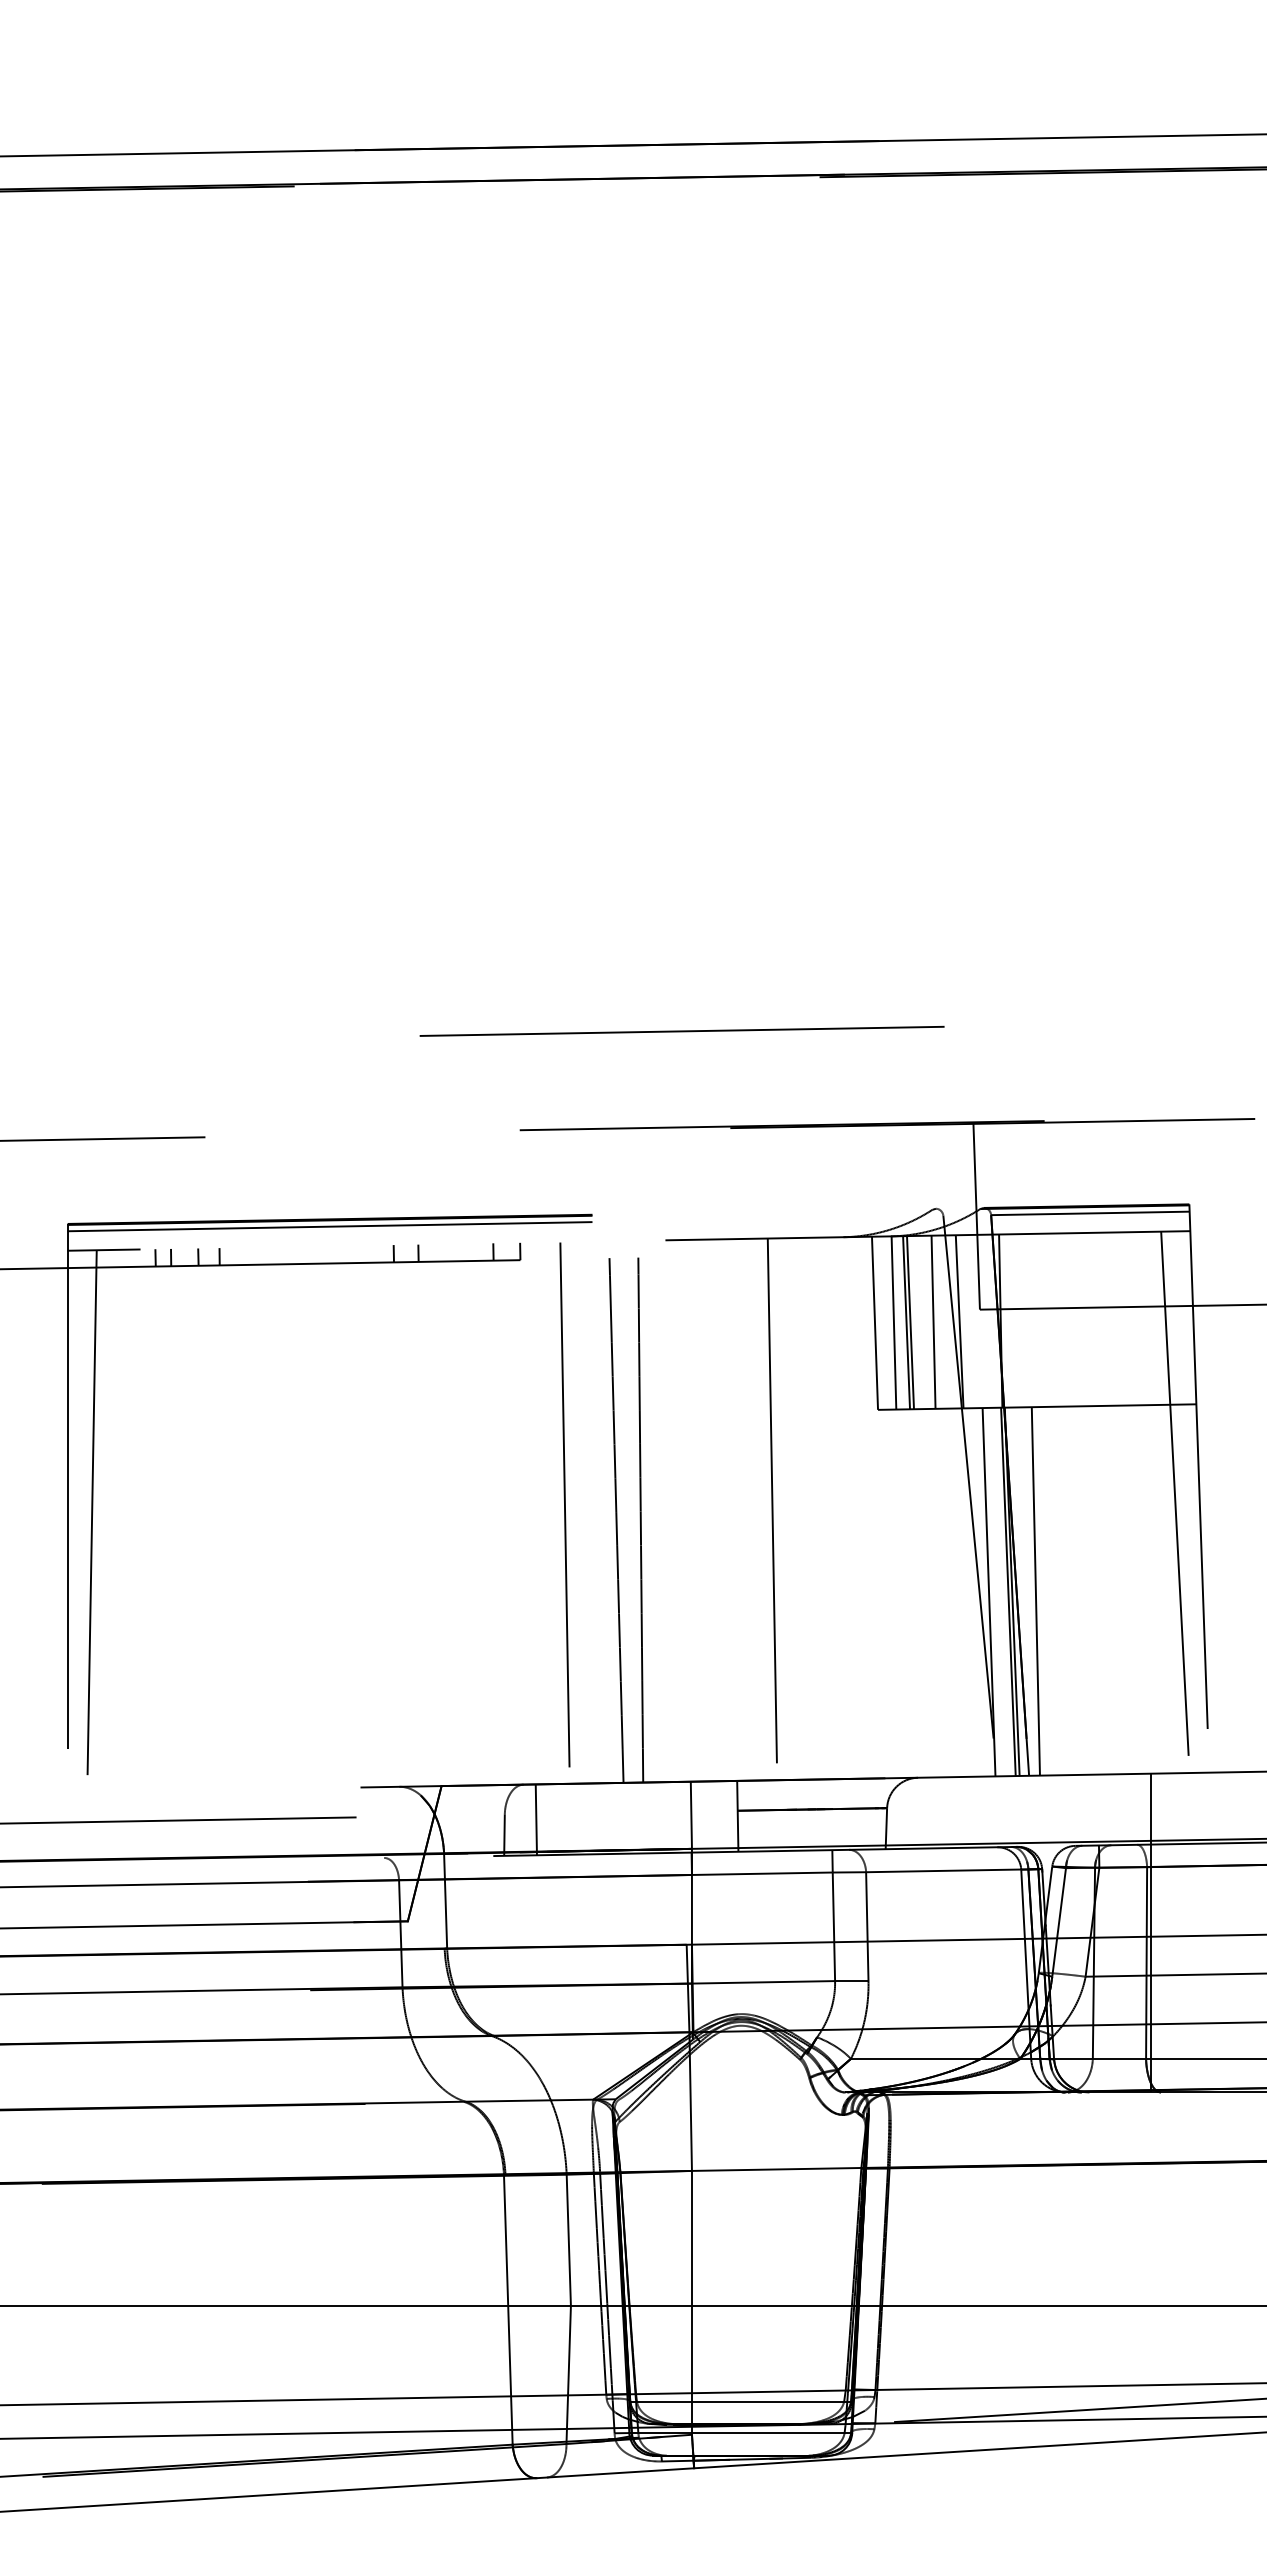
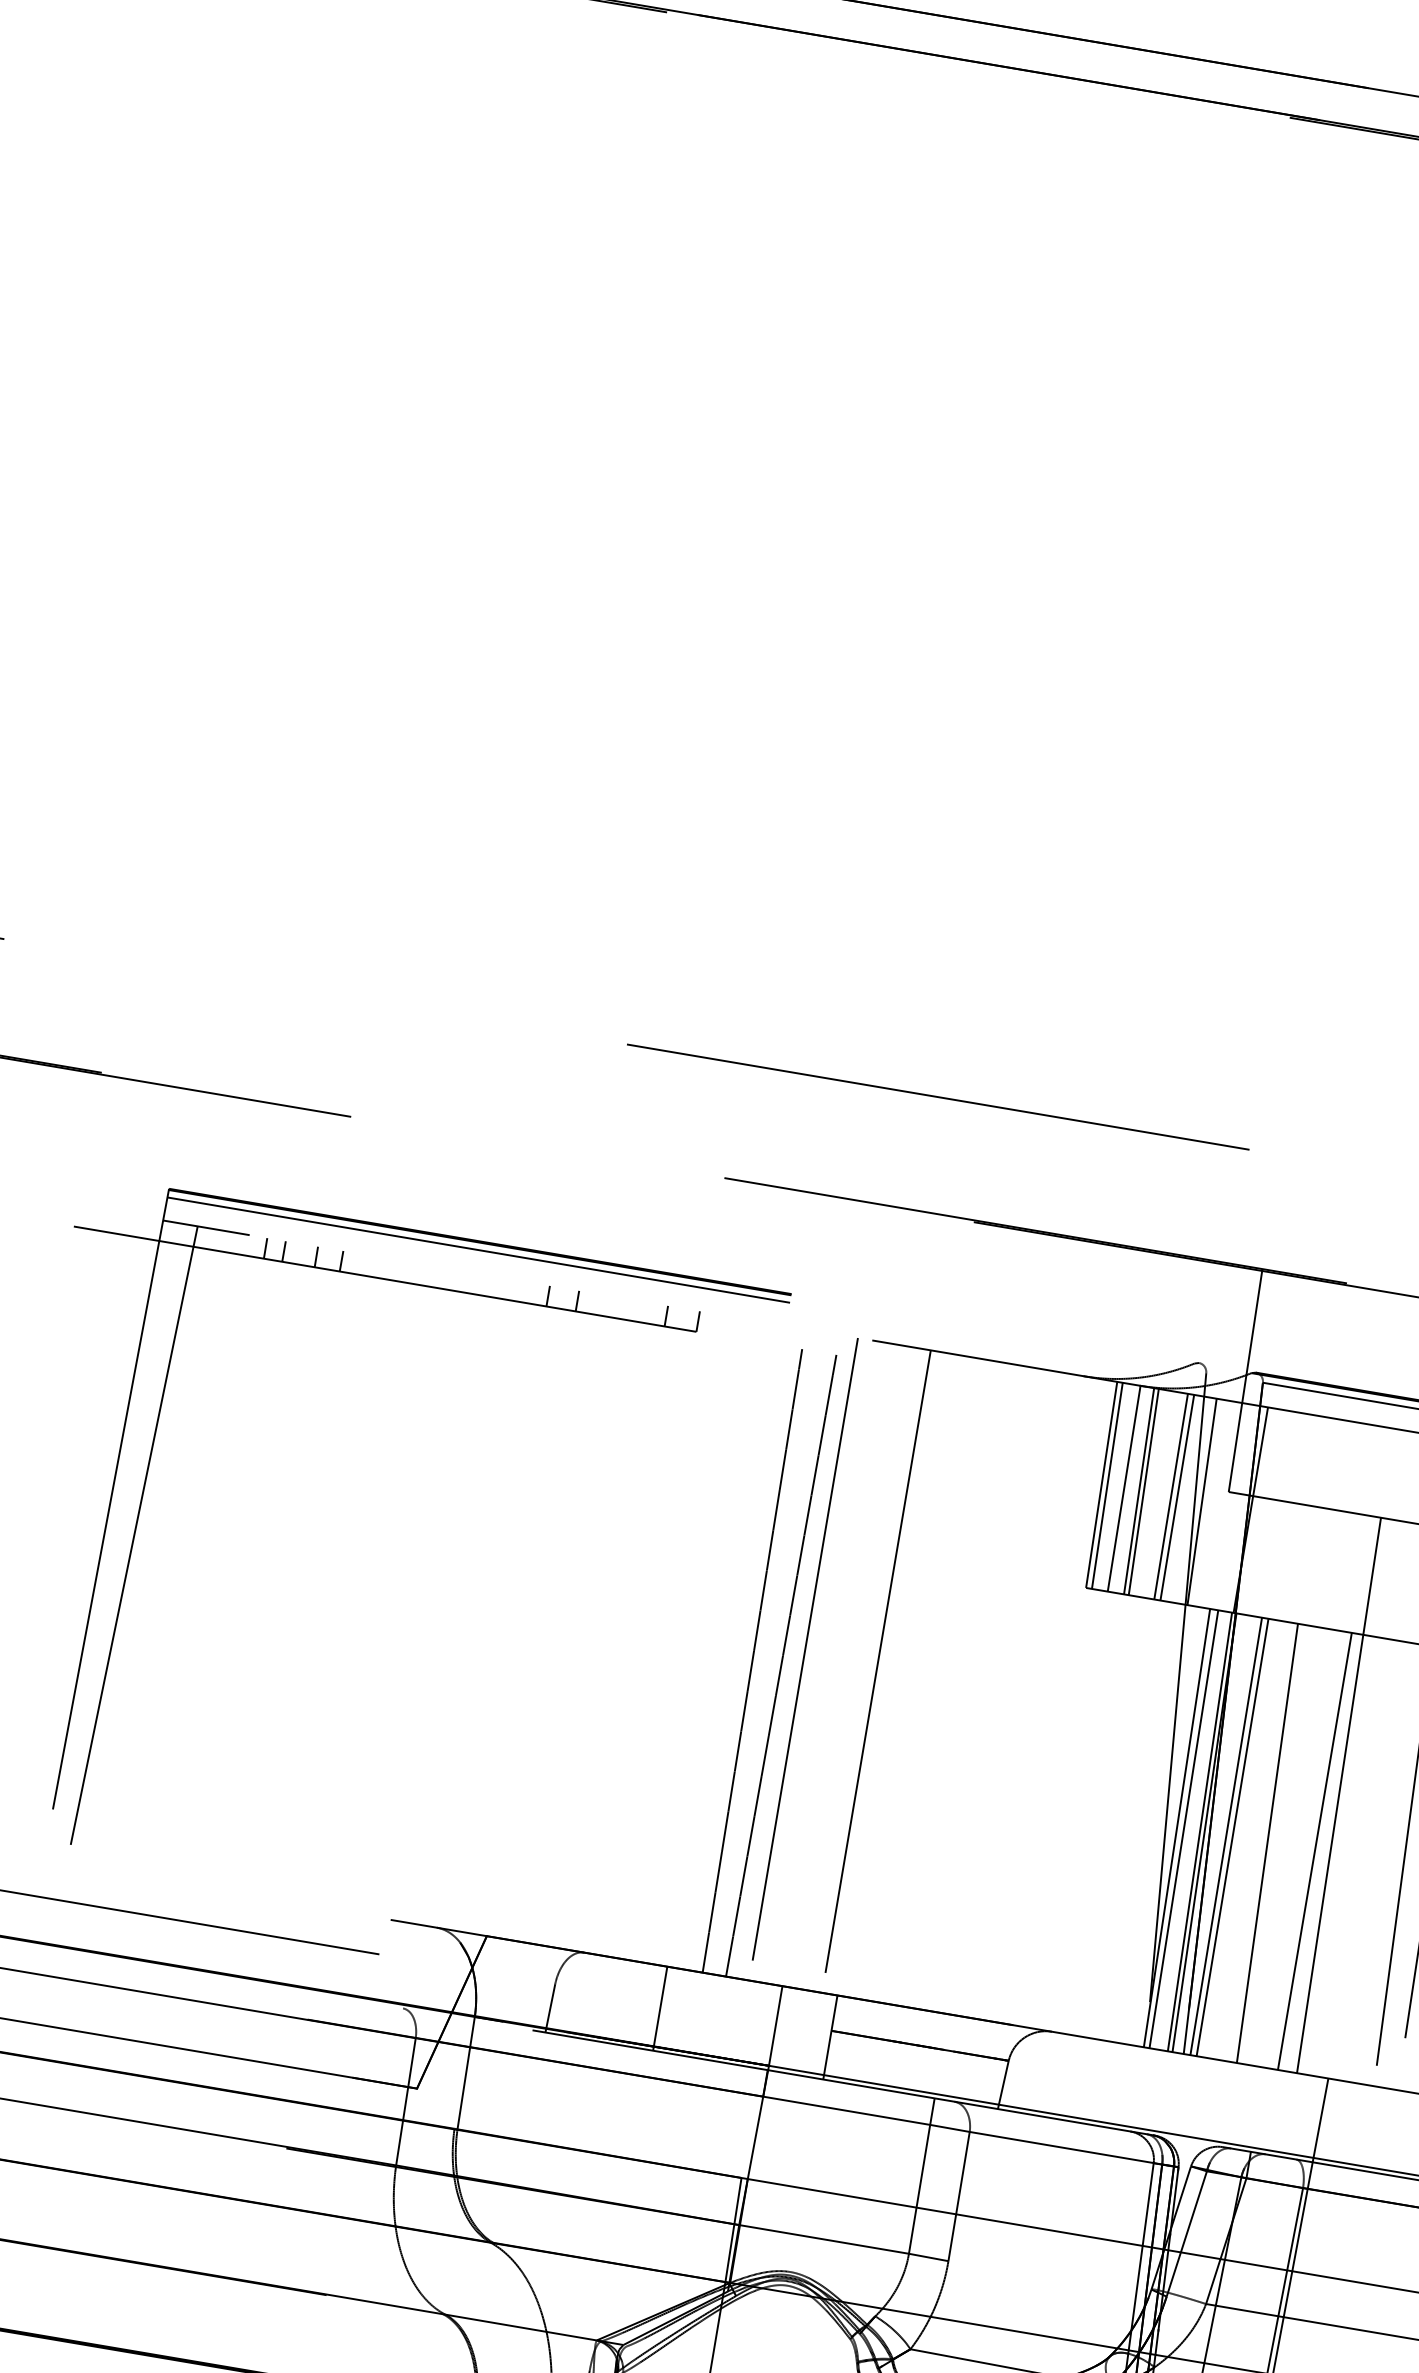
line: (938, 1321) -> (1177, 1496), added
line: (879, 1322) -> (1107, 1484), added
line: (564, 1504) -> (804, 1648), moved
line: (772, 1509) -> (876, 1671), moved
line: (1116, 1540) -> (1339, 1795), added
line: (1105, 1589) -> (1315, 1850), added
line: (1064, 1590) -> (1266, 1842), added
line: (994, 1591) -> (1183, 1828), added
line: (1030, 1591) -> (1226, 1836), added
line: (535, 1819) -> (659, 2008), moved

